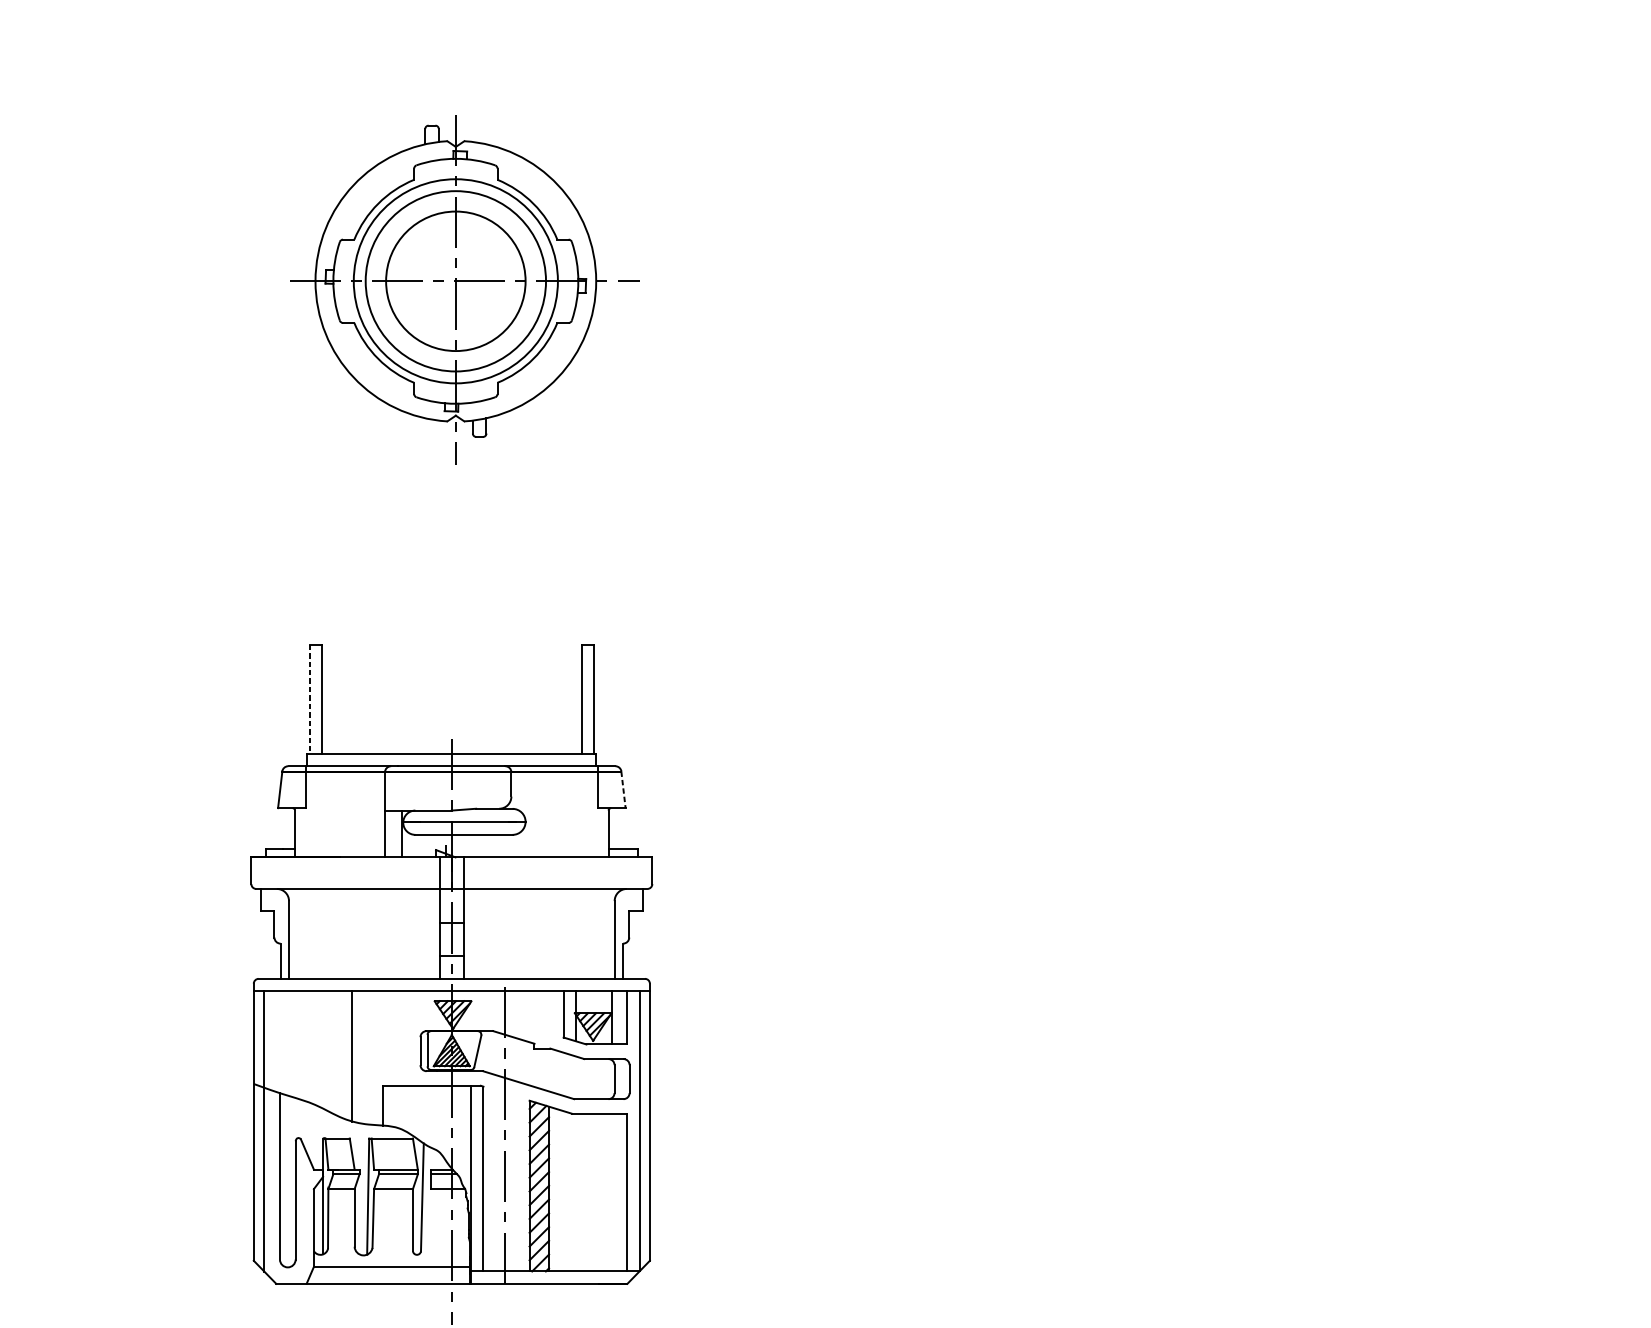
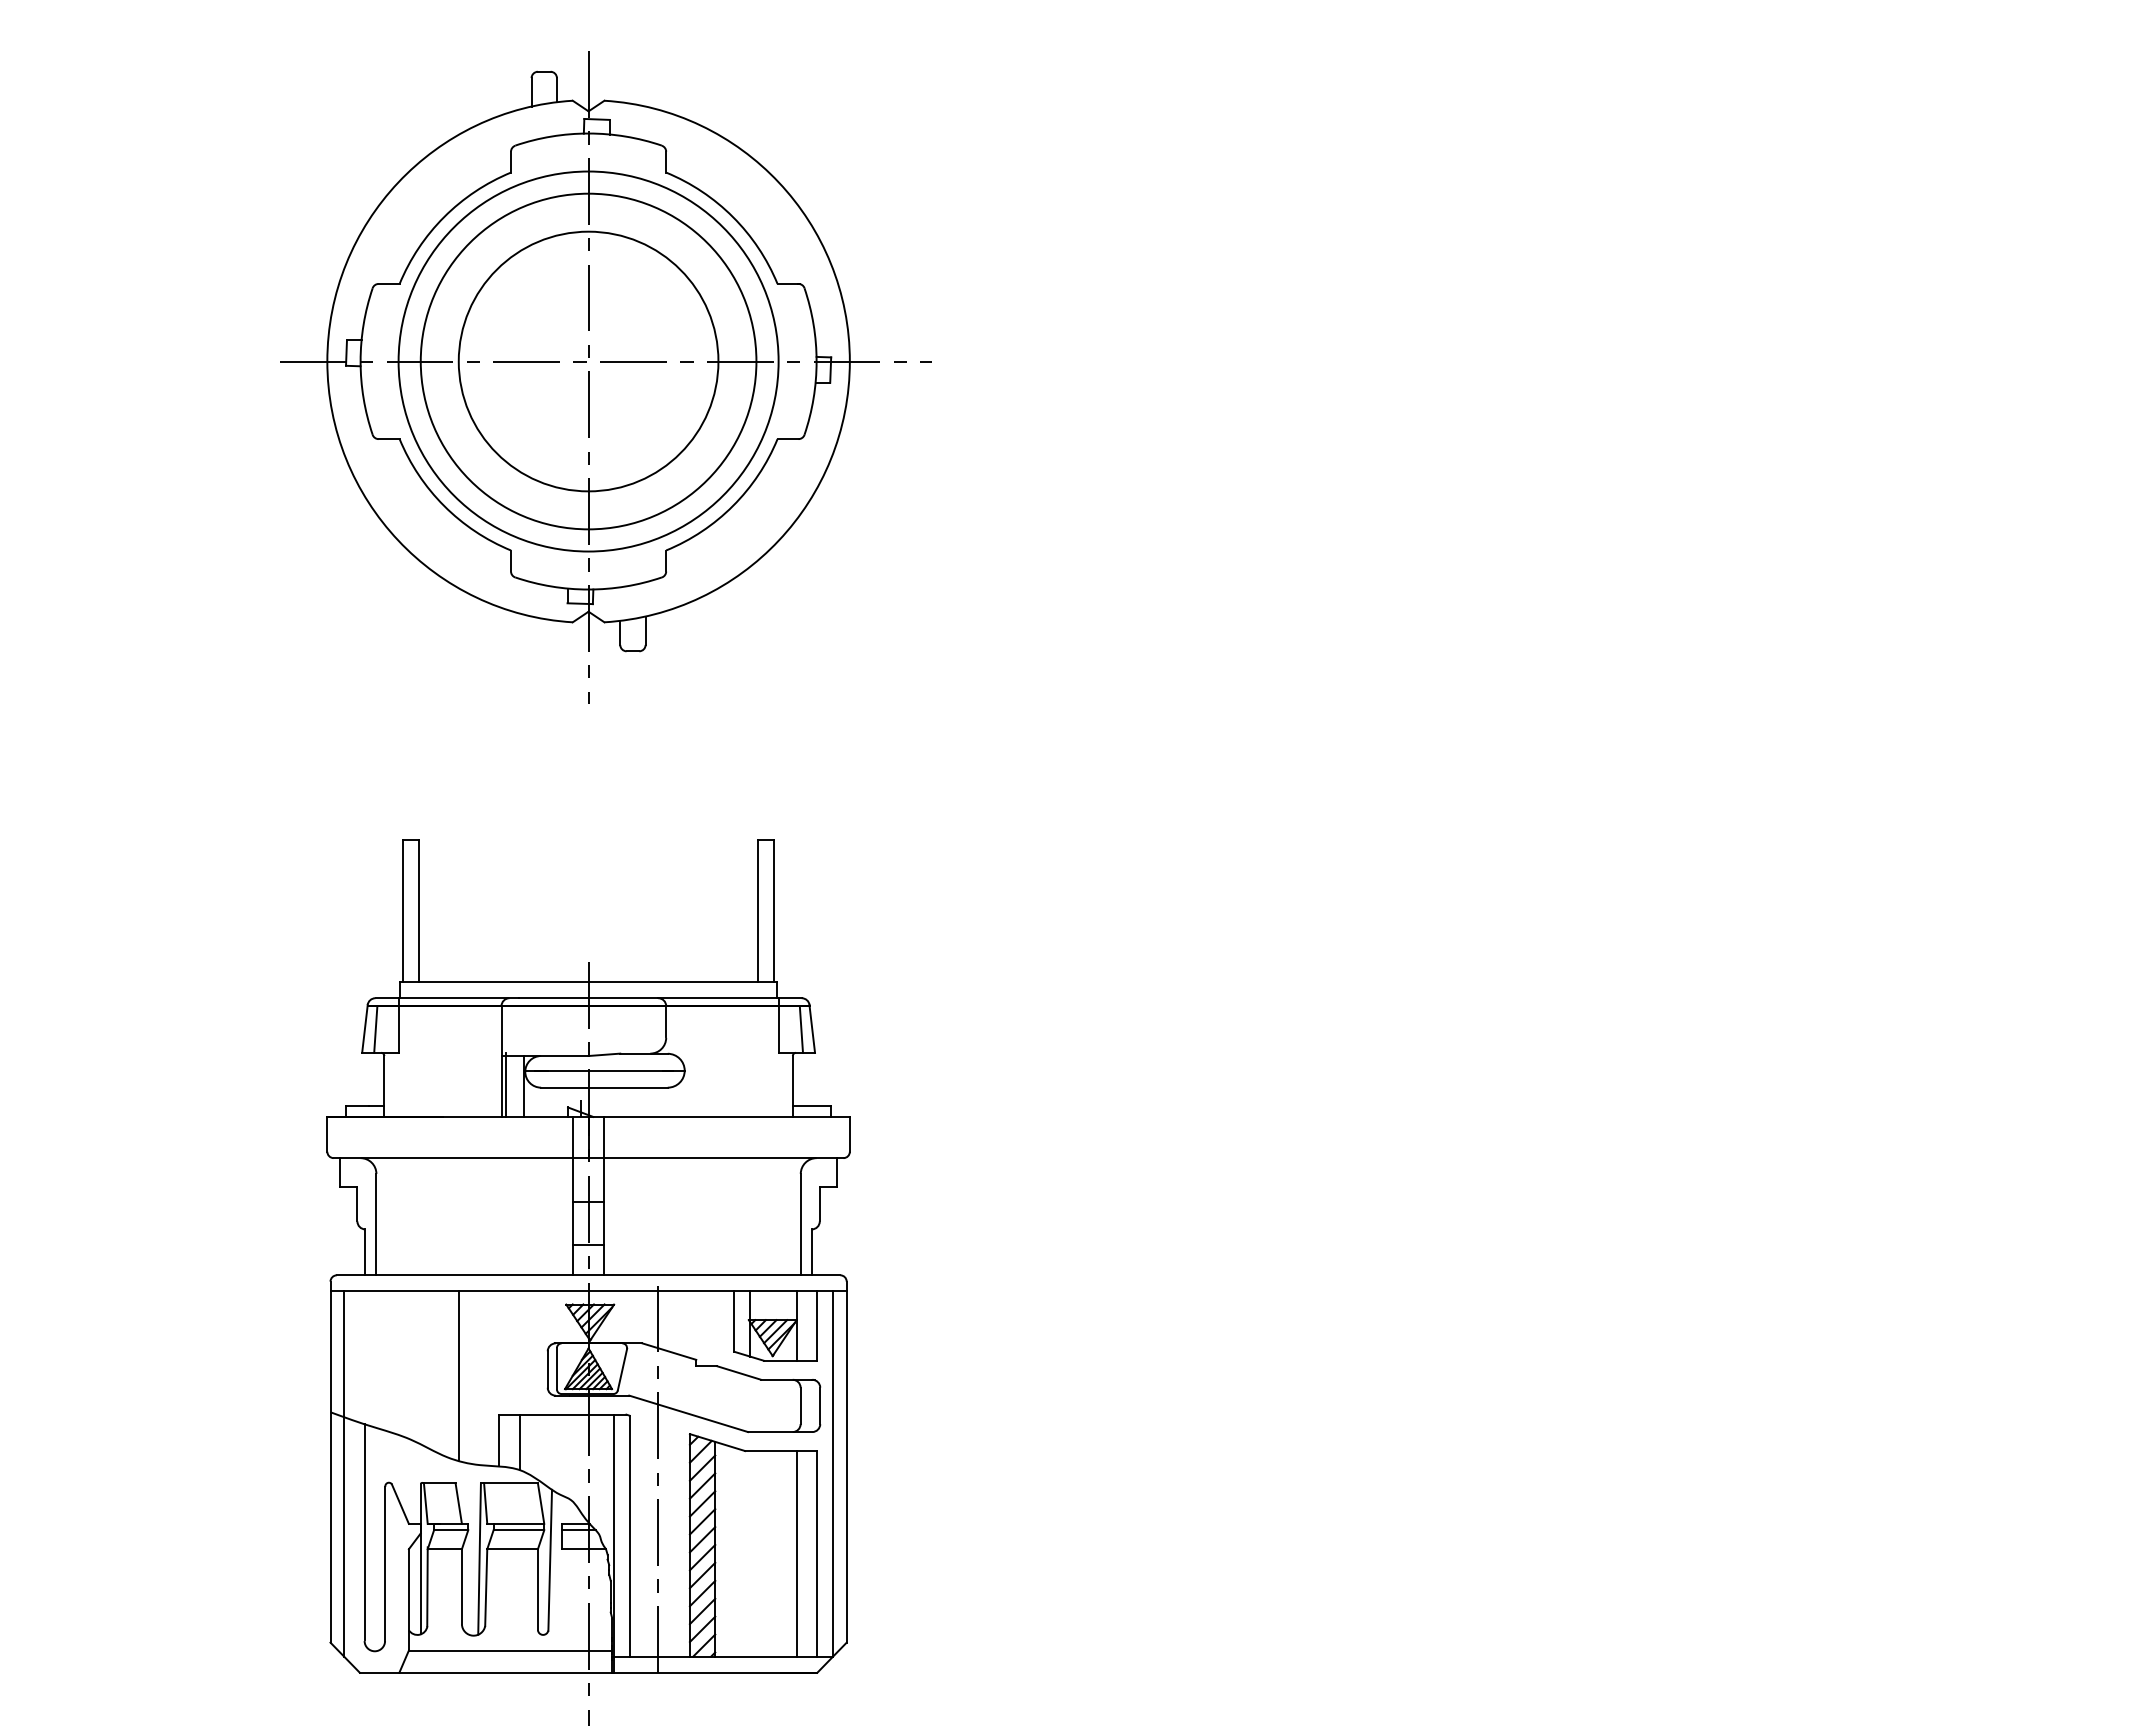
part: (464, 289) -> (605, 377), size x1.43
line: (309, 699) -> (403, 911), dashed -> solid
line: (288, 790) -> (375, 1029), added
line: (615, 790) -> (801, 1029), added
line: (623, 790) -> (812, 1029), dashed -> solid
line: (388, 832) -> (505, 1084), added
line: (398, 1106) -> (519, 1441), added
line: (612, 1192) -> (797, 1553), added

